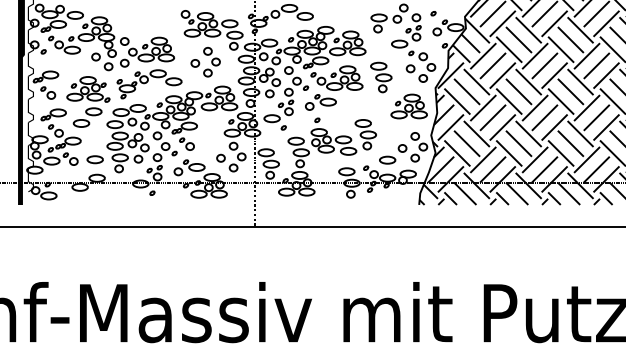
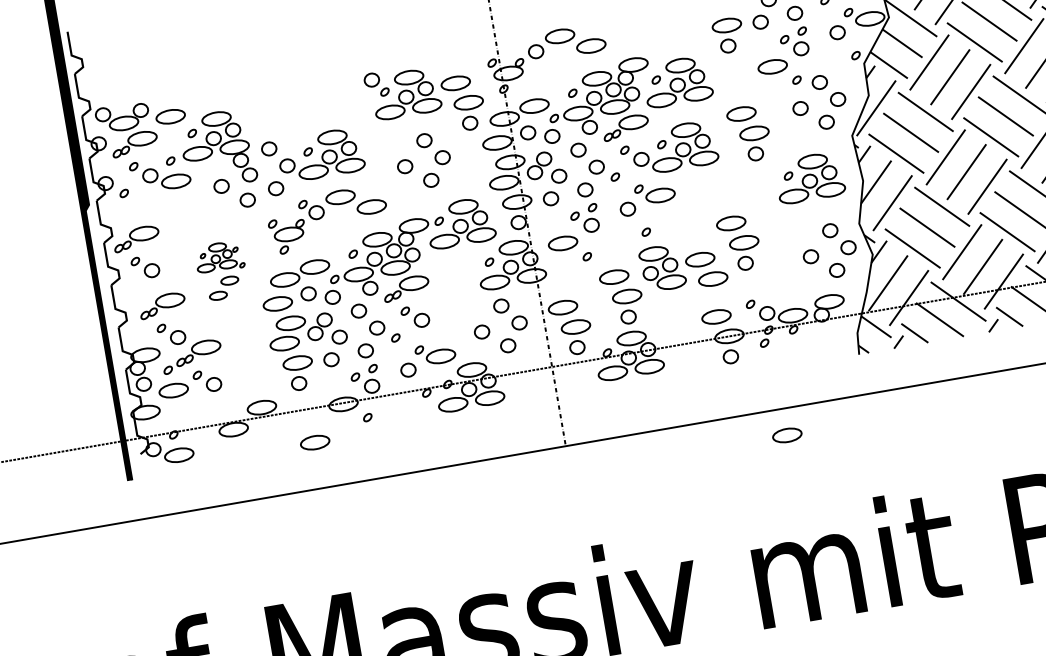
part: (88, 101) -> (221, 270), size x0.6
part: (94, 159) -> (313, 442), moved
part: (387, 159) -> (786, 434), moved

